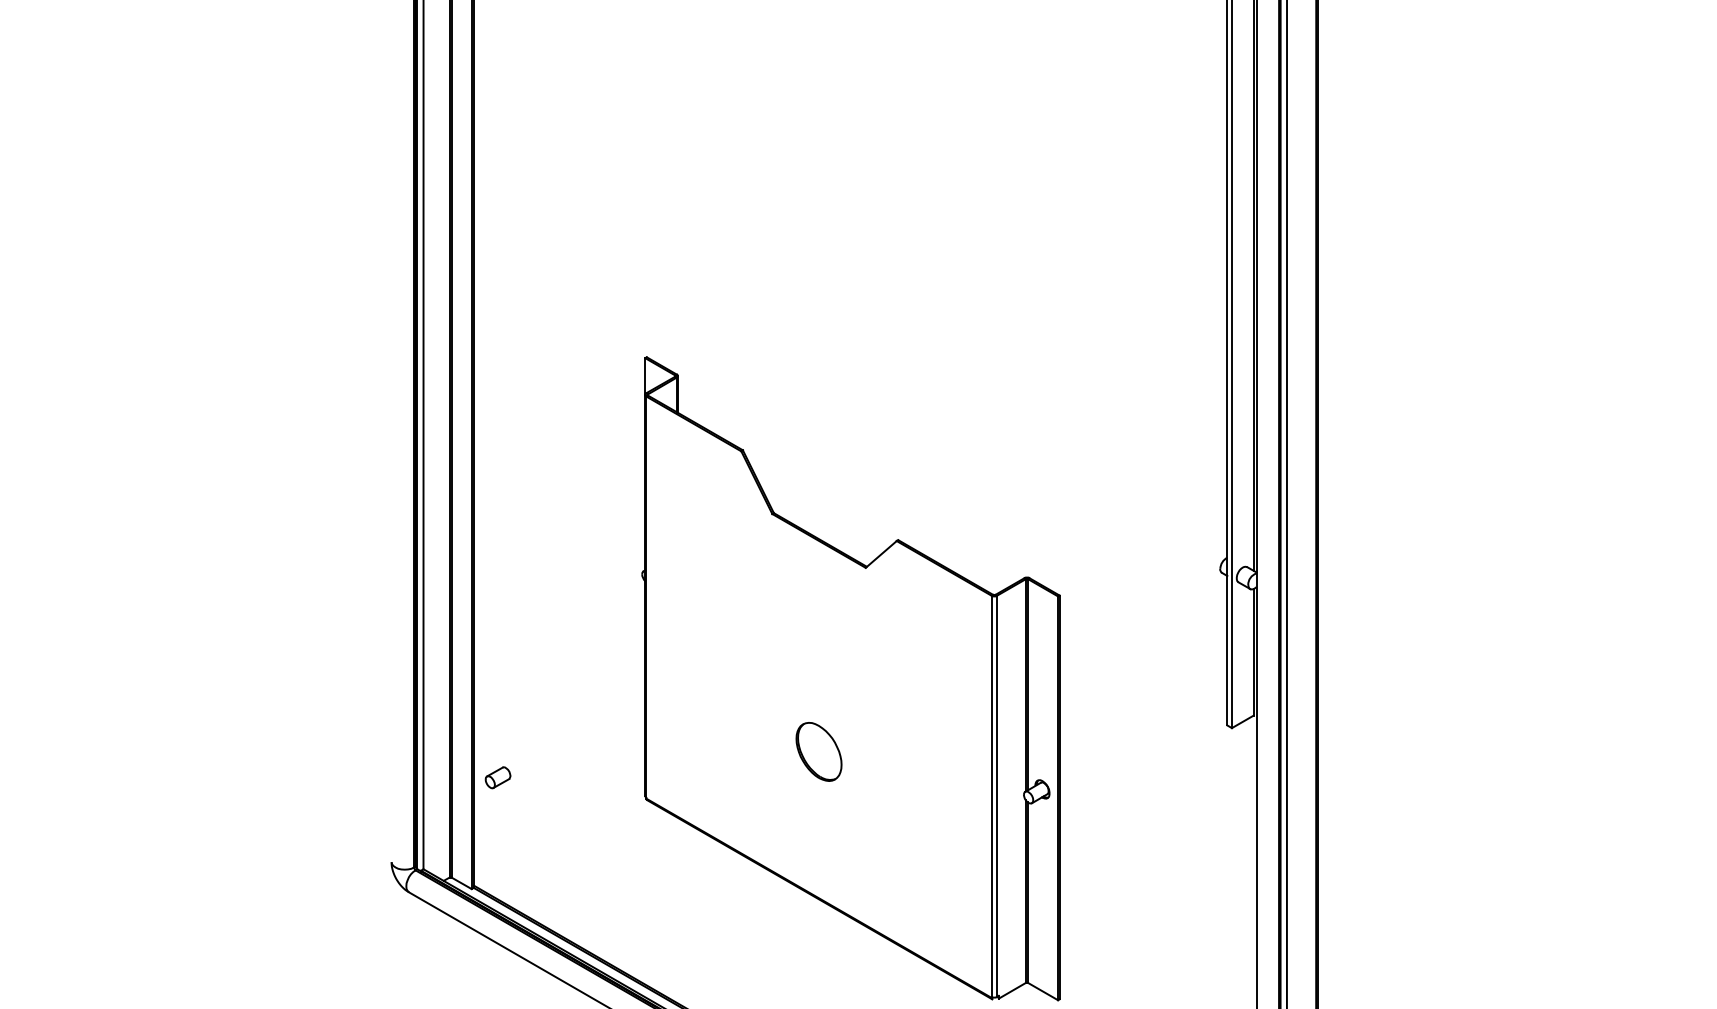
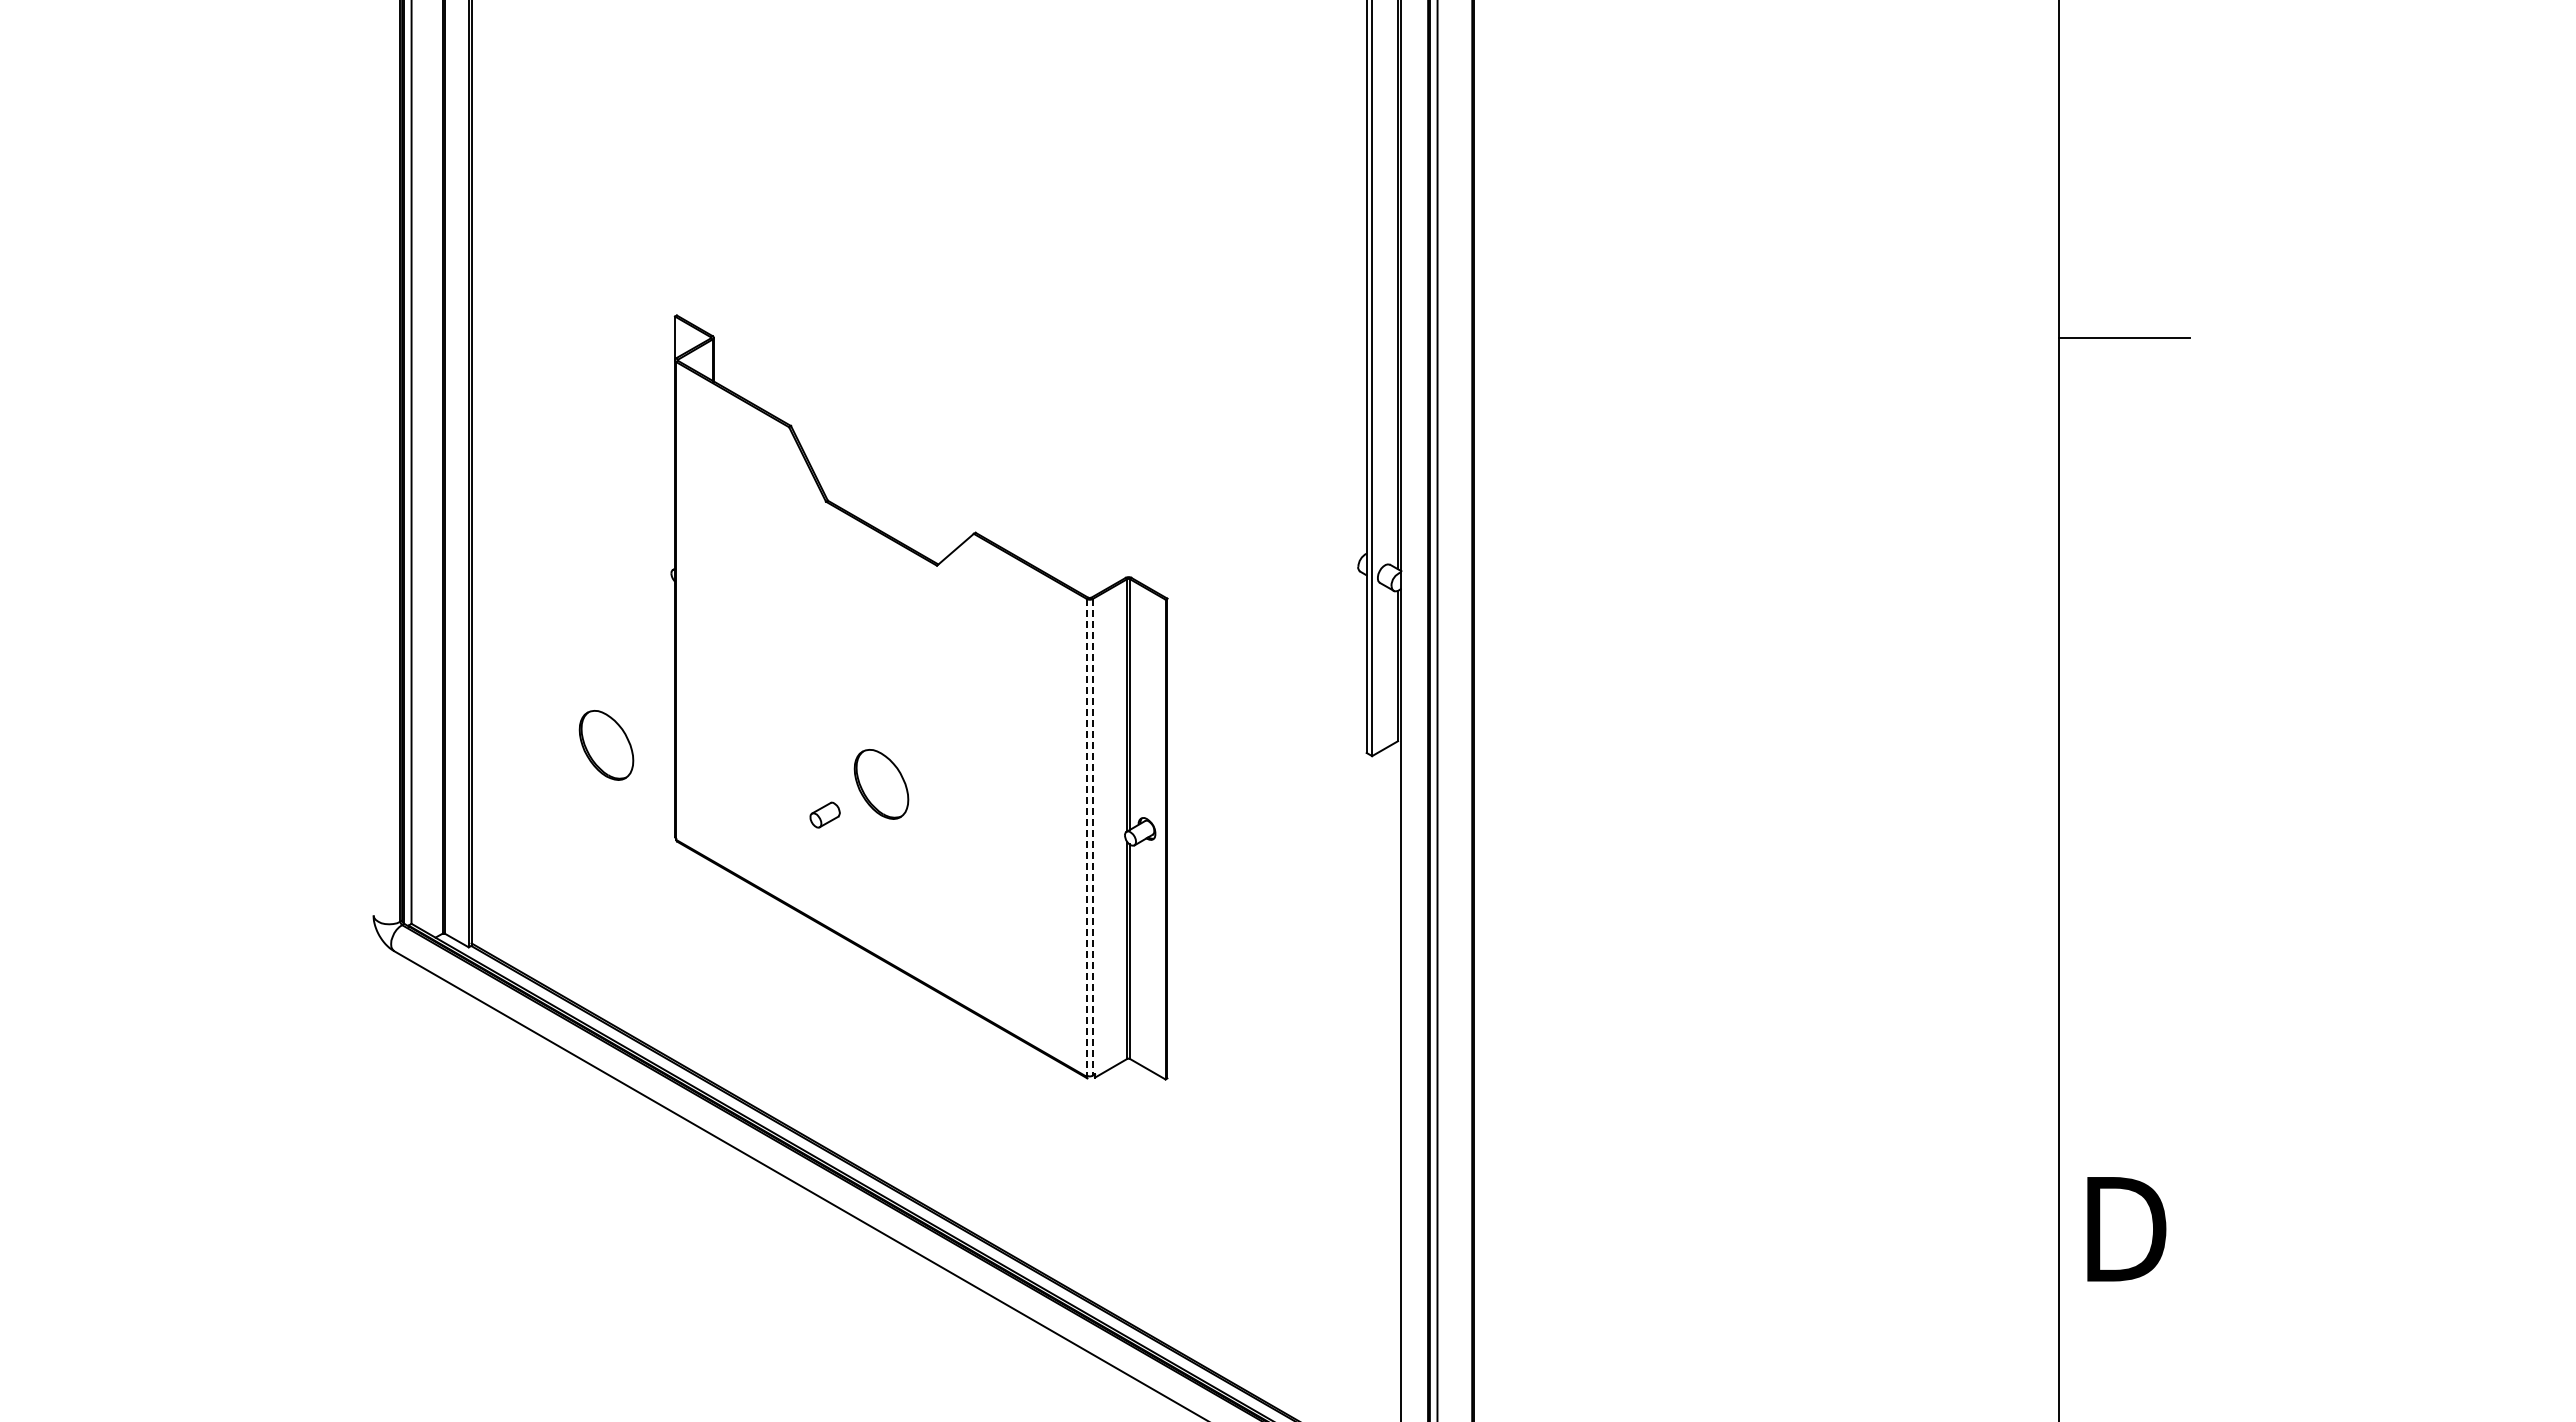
part: (587, 719) -> (606, 745), added
part: (497, 777) -> (824, 814), moved
line: (991, 796) -> (1086, 837), solid -> dashed
line: (996, 796) -> (1092, 837), solid -> dashed

